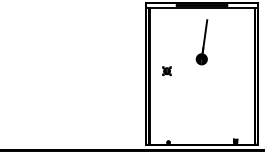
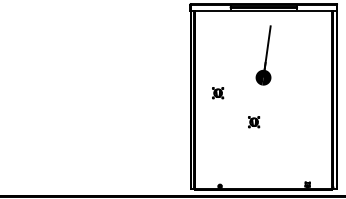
part: (194, 93) -> (254, 122), added

